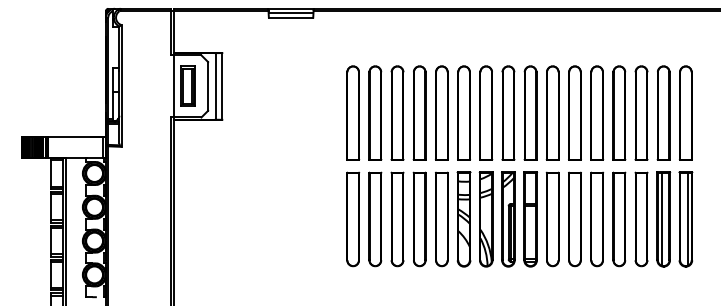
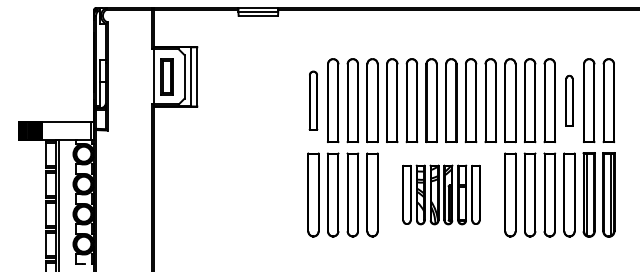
part: (353, 113) -> (313, 100), size x0.7
part: (641, 113) -> (569, 100), size x0.6
part: (497, 218) -> (441, 194), size x0.7

